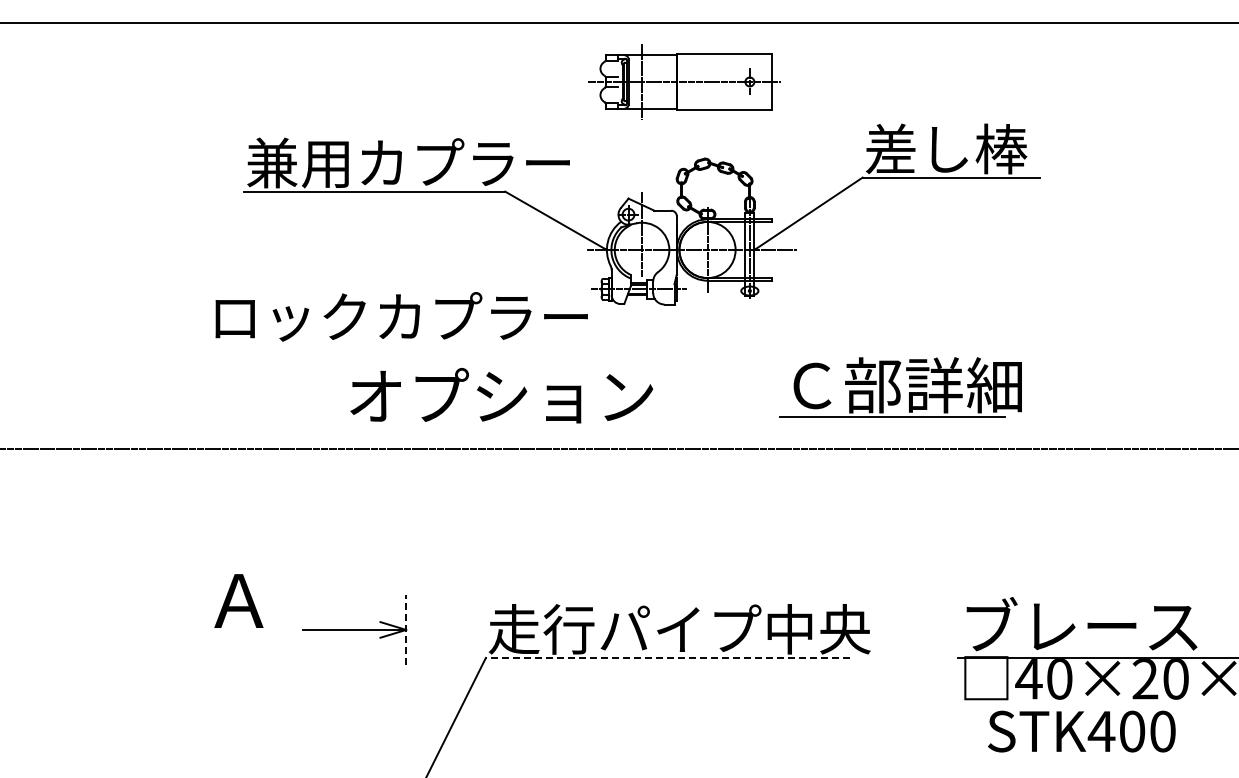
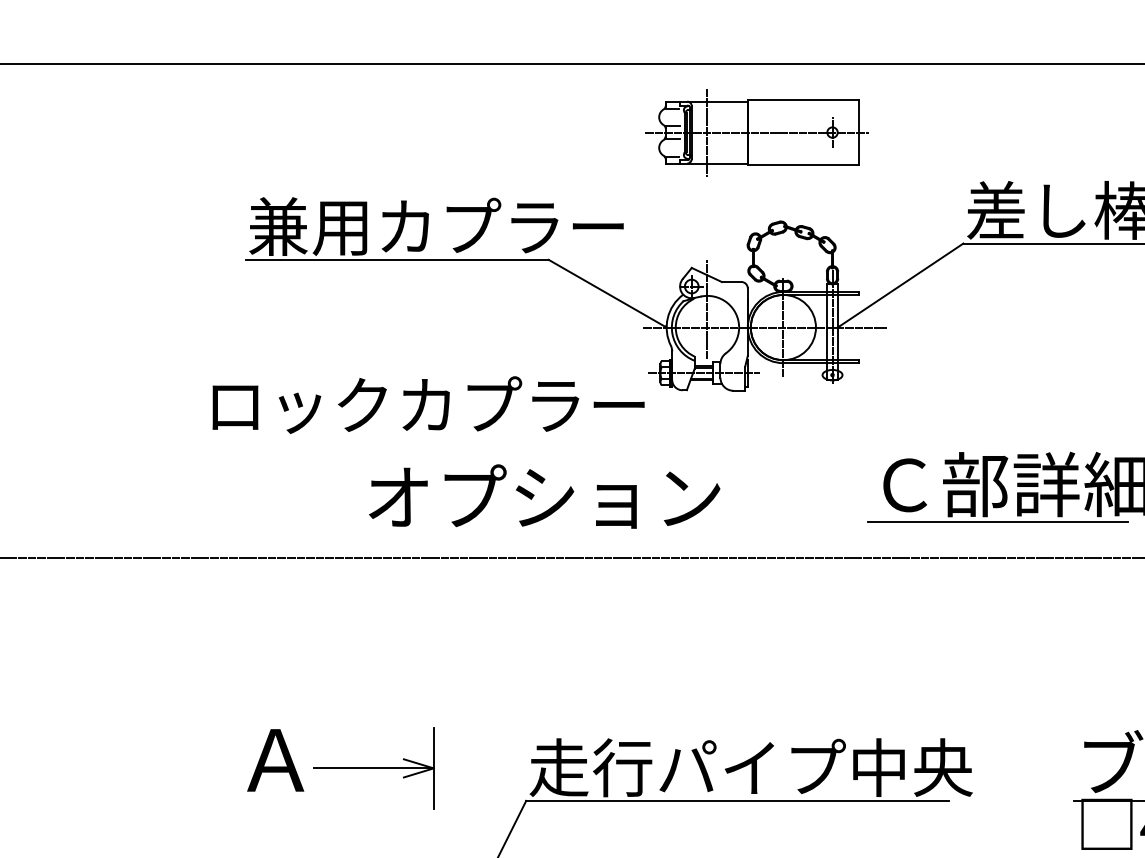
text: (238, 600) -> (275, 759), moved
line: (406, 629) -> (434, 767), dashed -> solid
line: (667, 657) -> (736, 800), dashed -> solid

